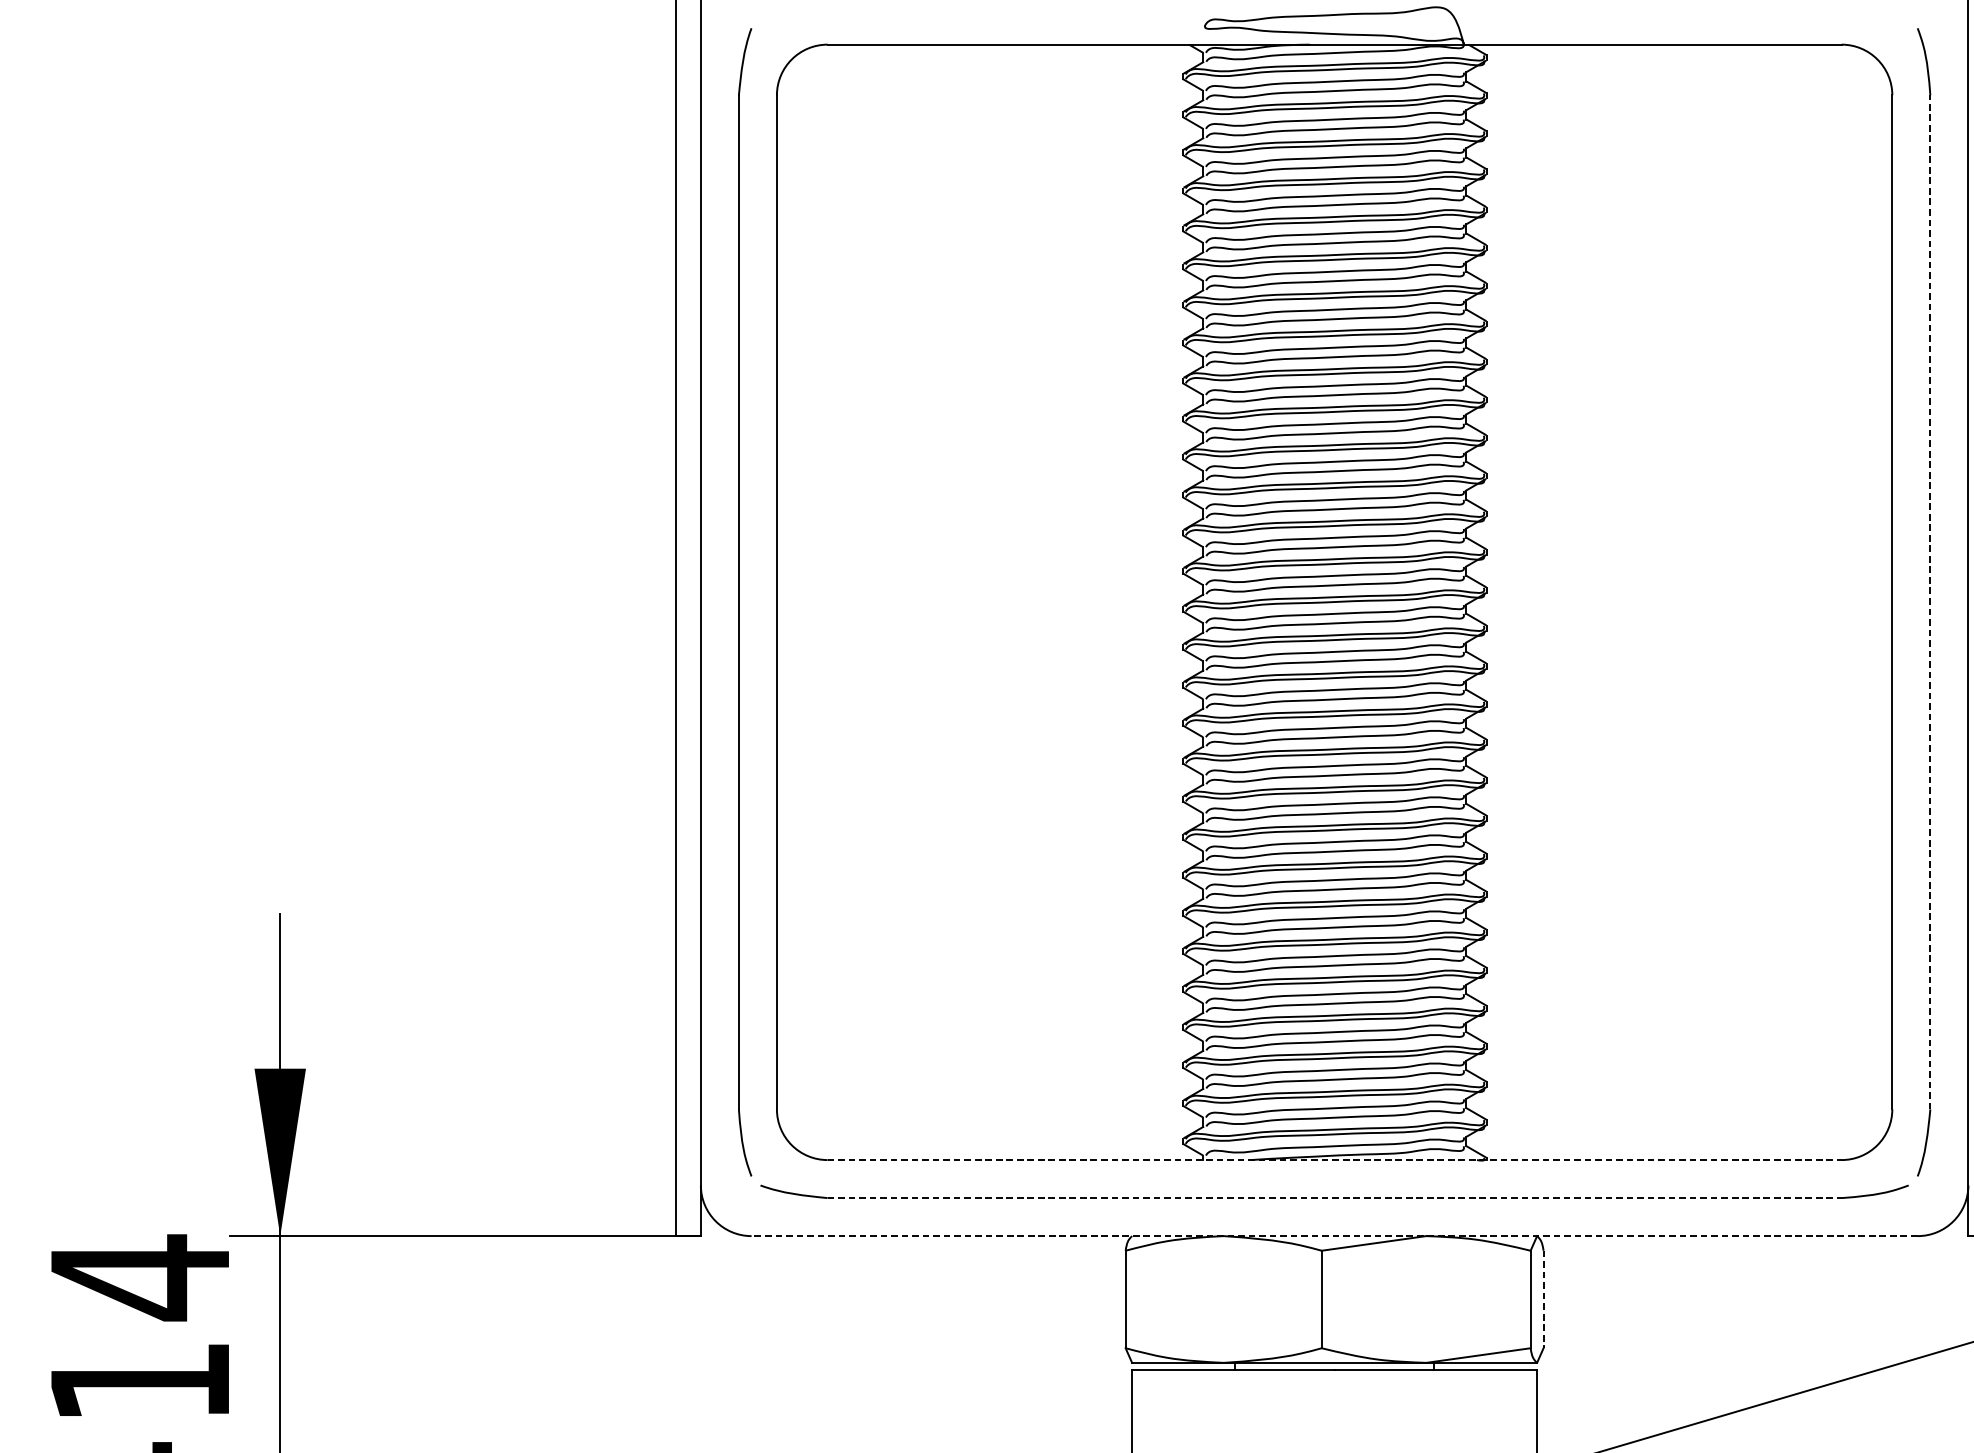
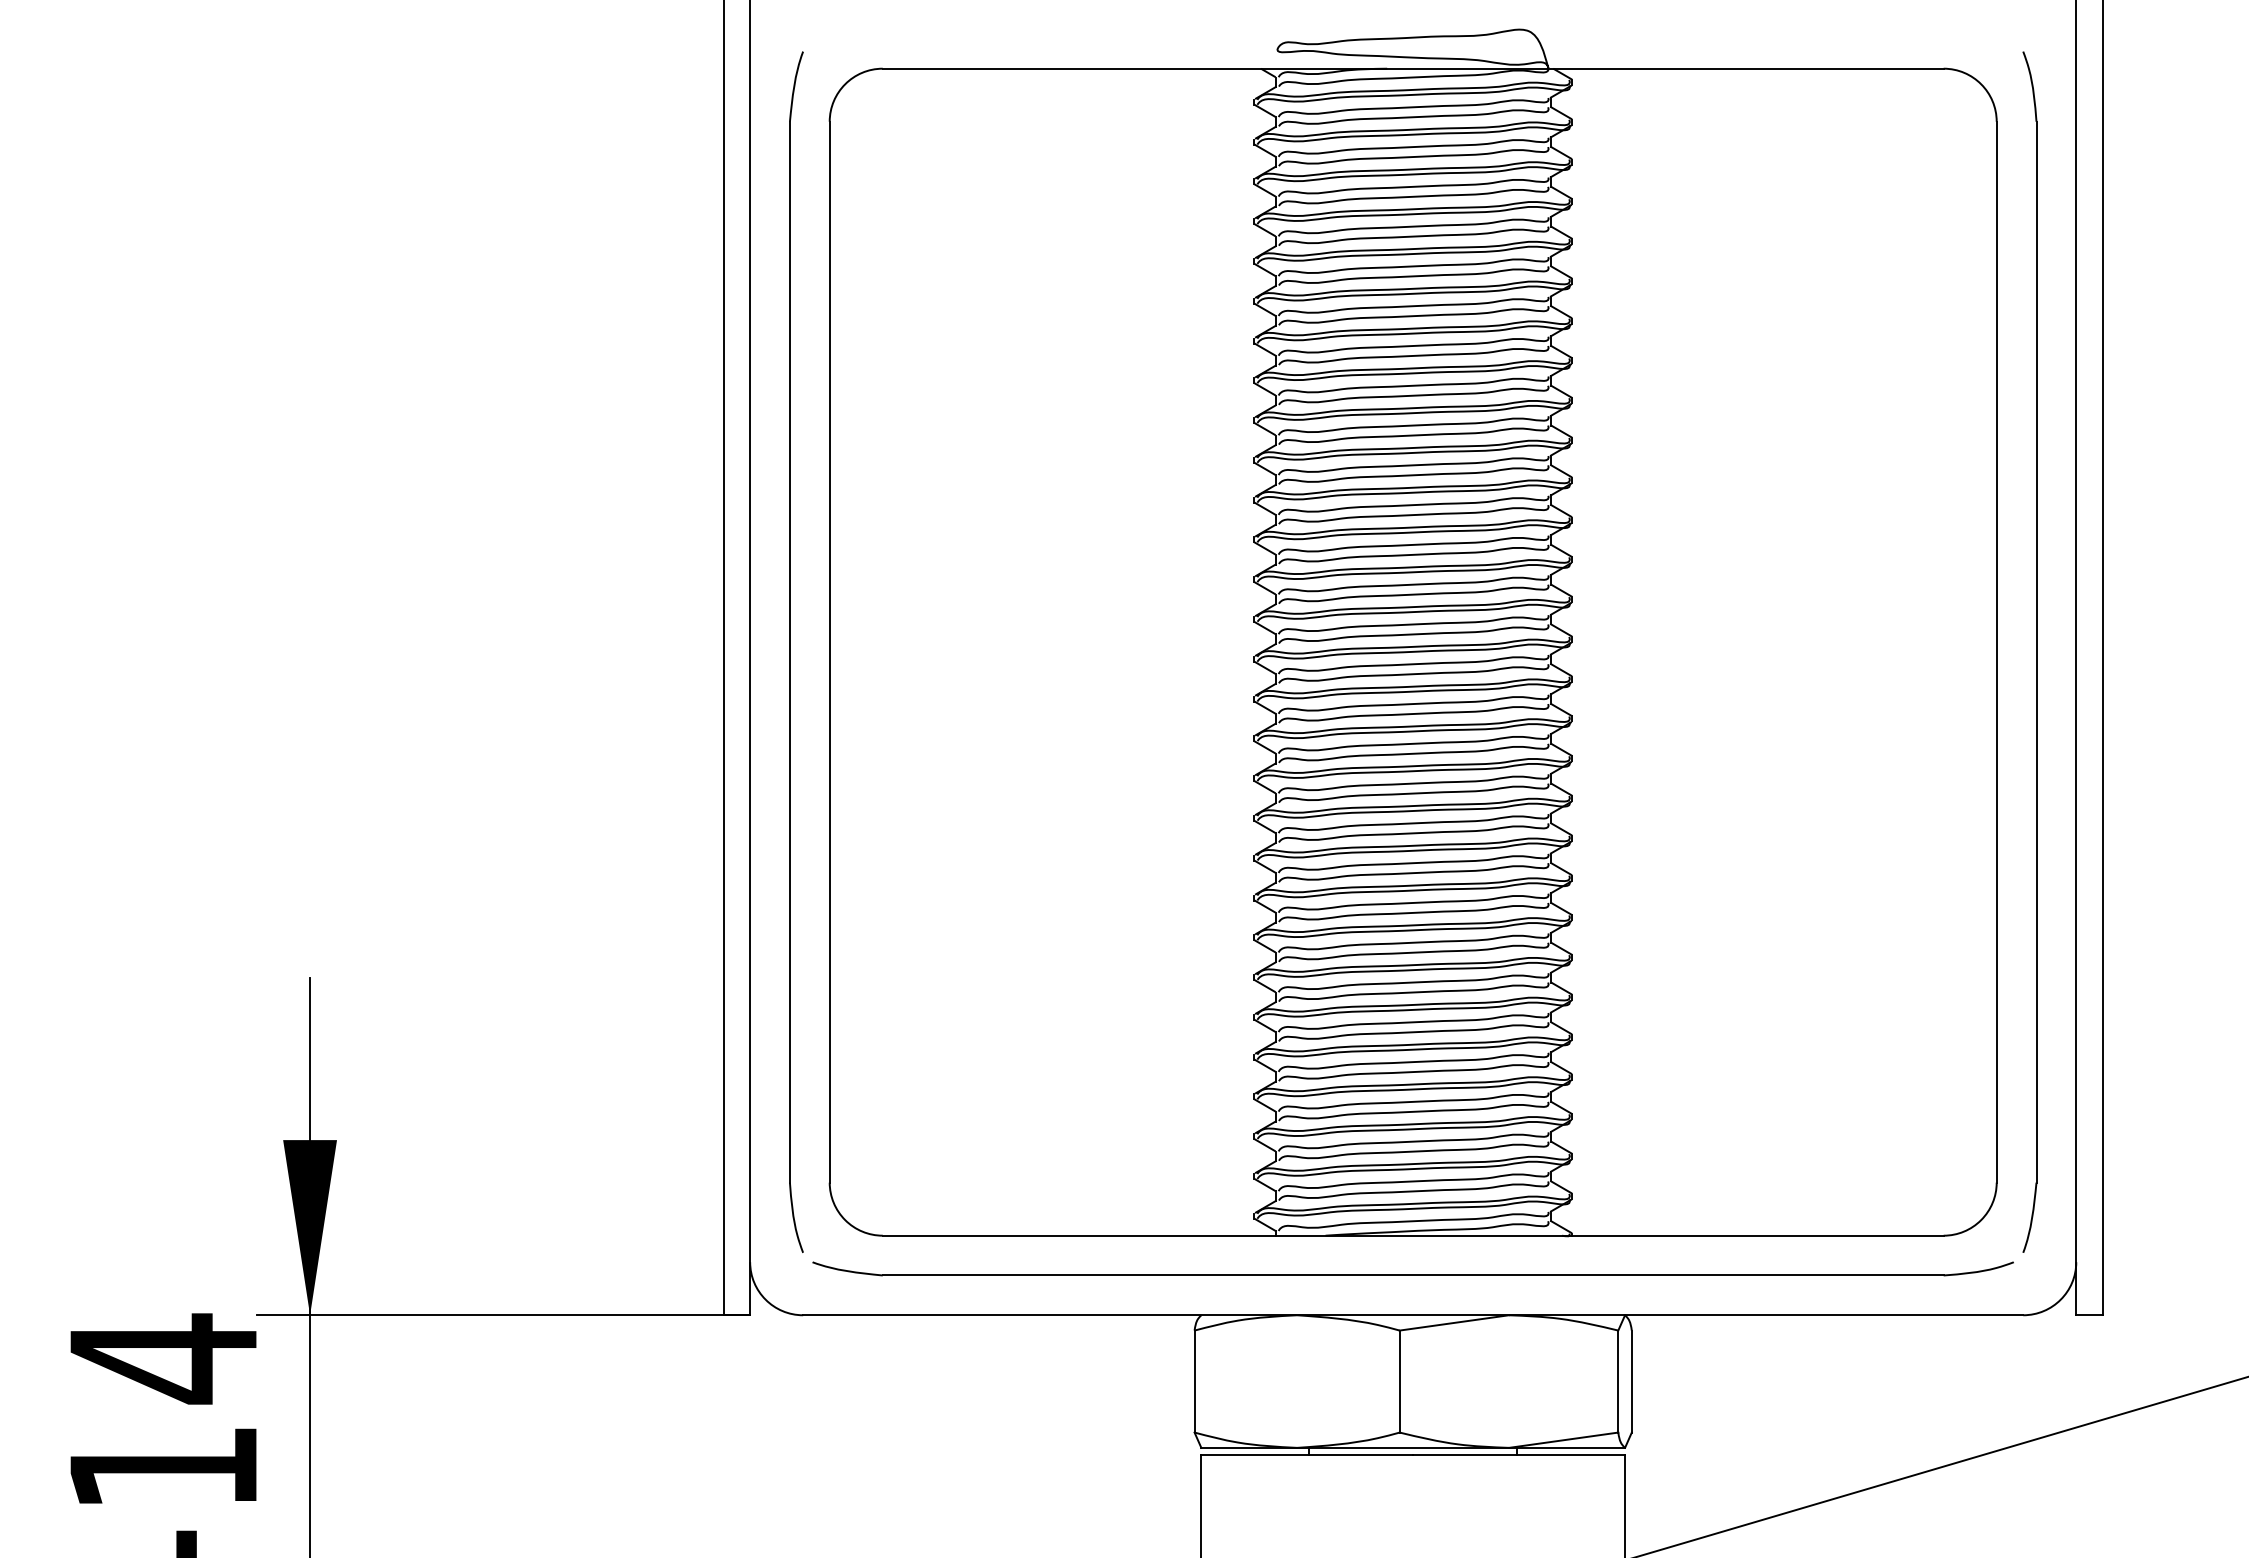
line: (1930, 601) -> (2036, 651), dashed -> solid
line: (1334, 1159) -> (1413, 1235), dashed -> solid
line: (1334, 1198) -> (1413, 1275), dashed -> solid
line: (1333, 1236) -> (1412, 1315), dashed -> solid
line: (1543, 1300) -> (1631, 1382), dashed -> solid

